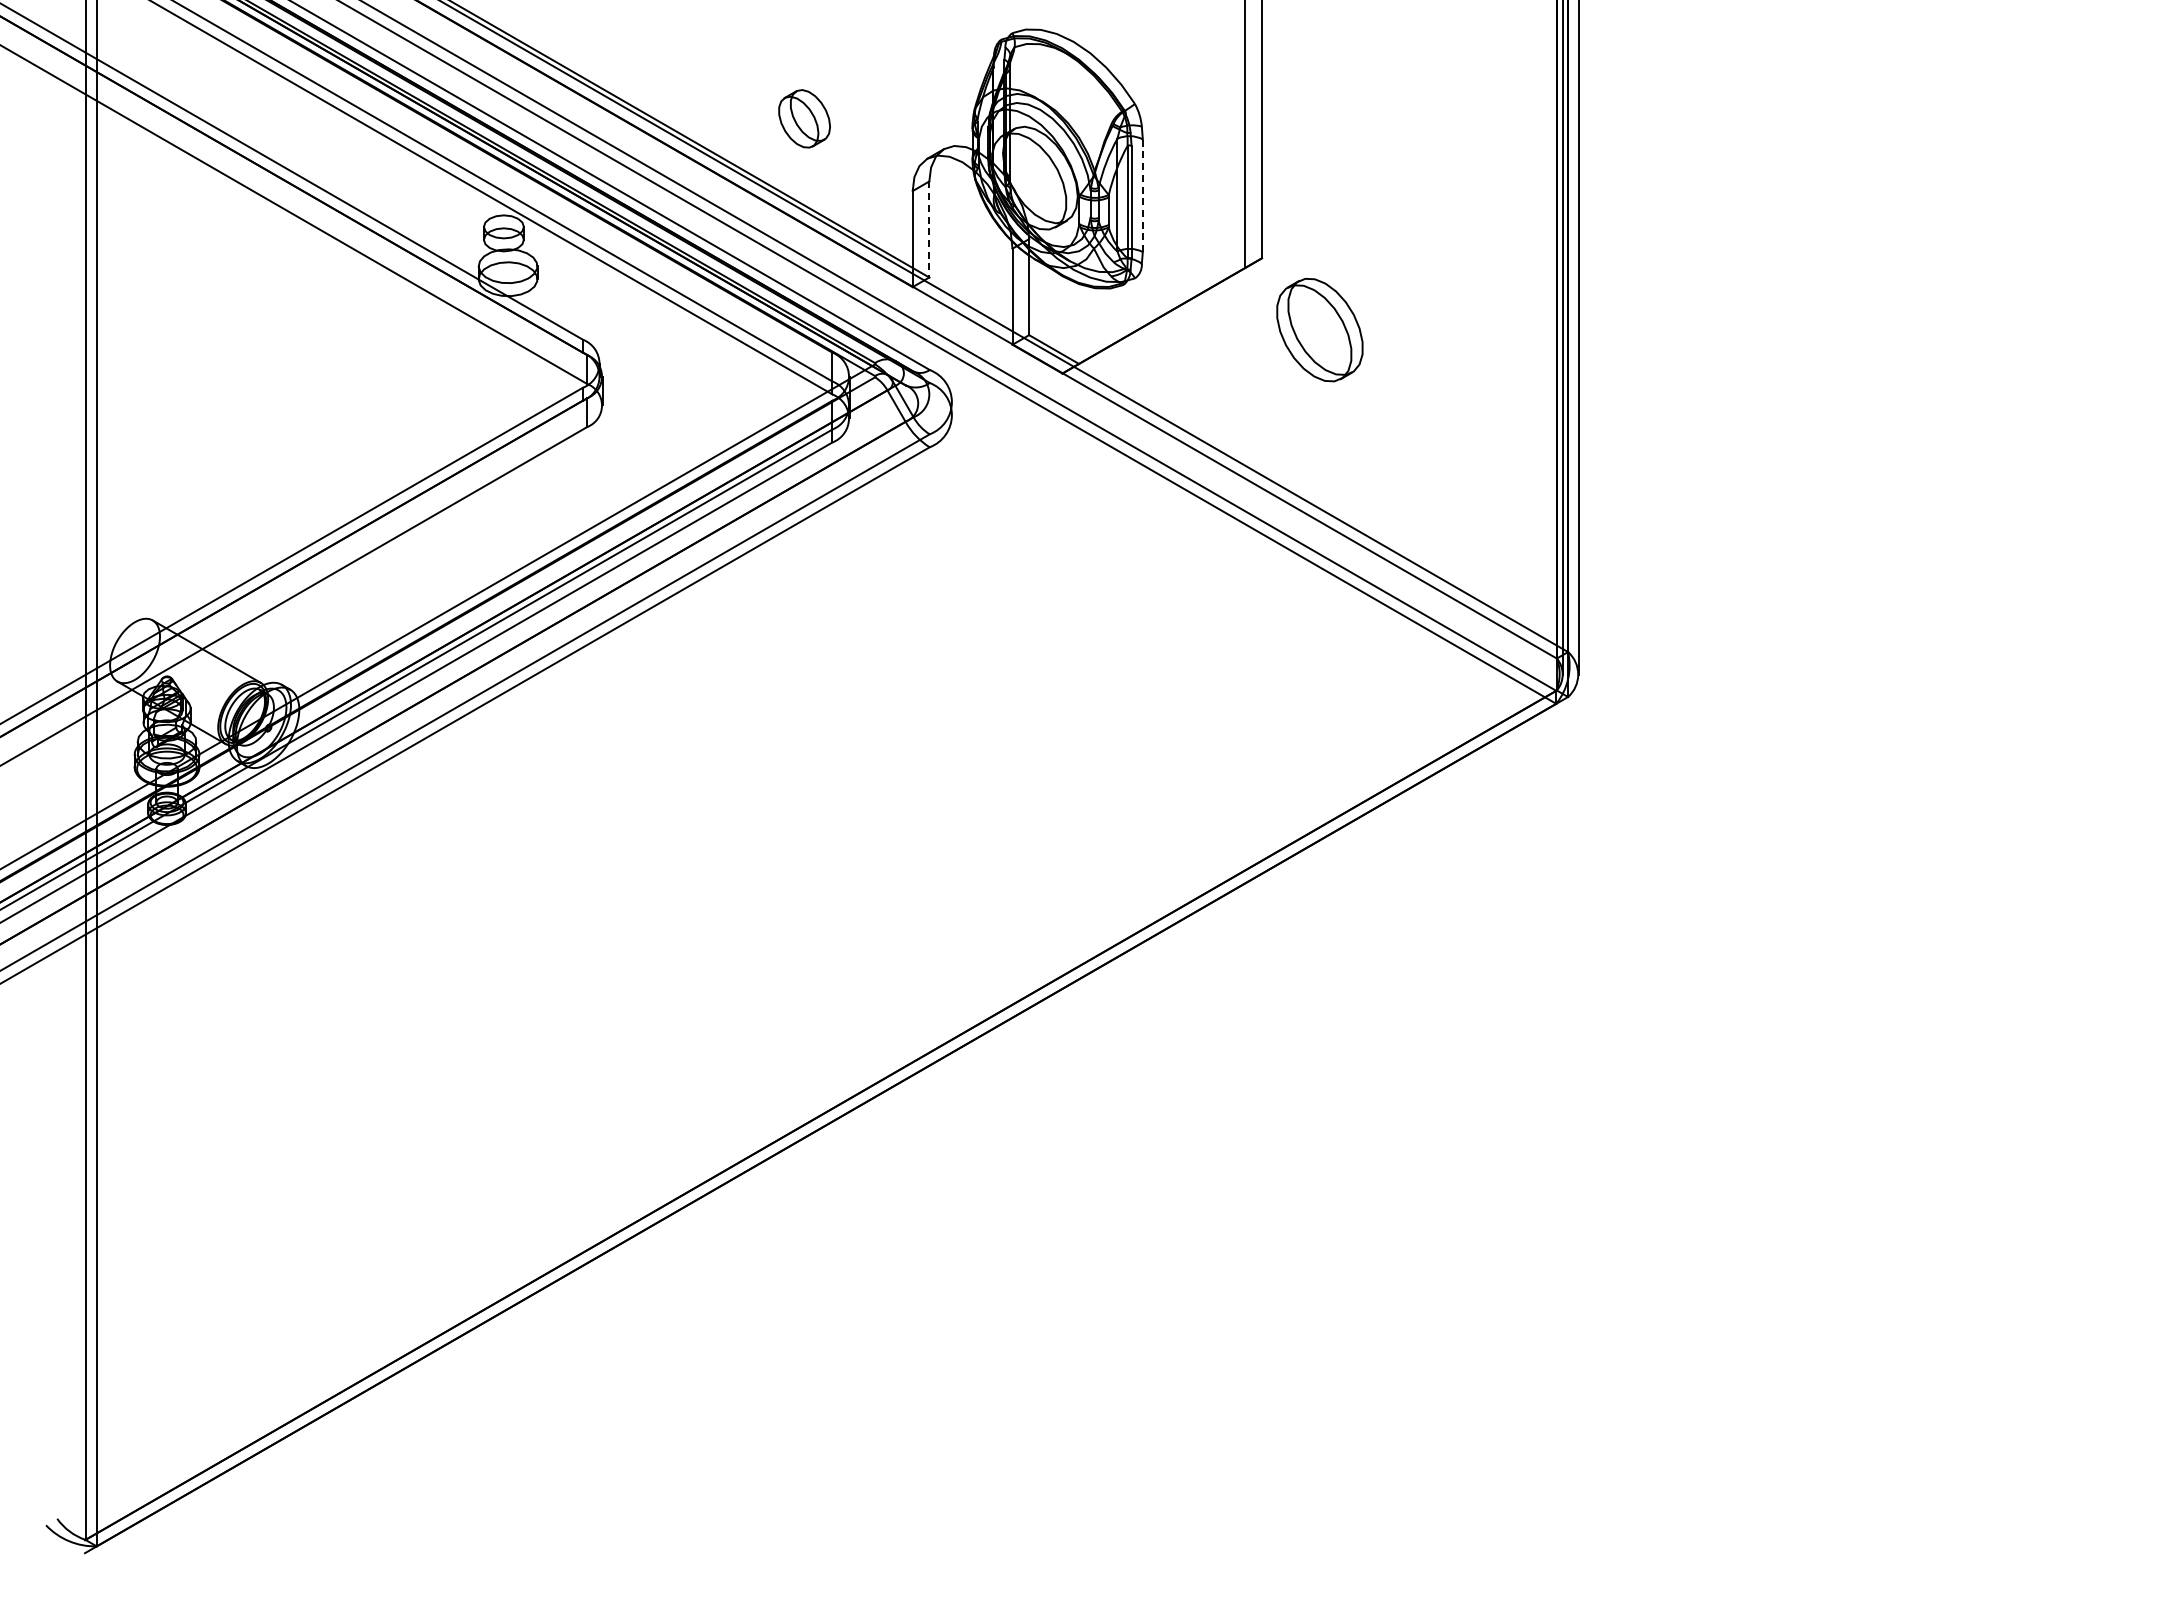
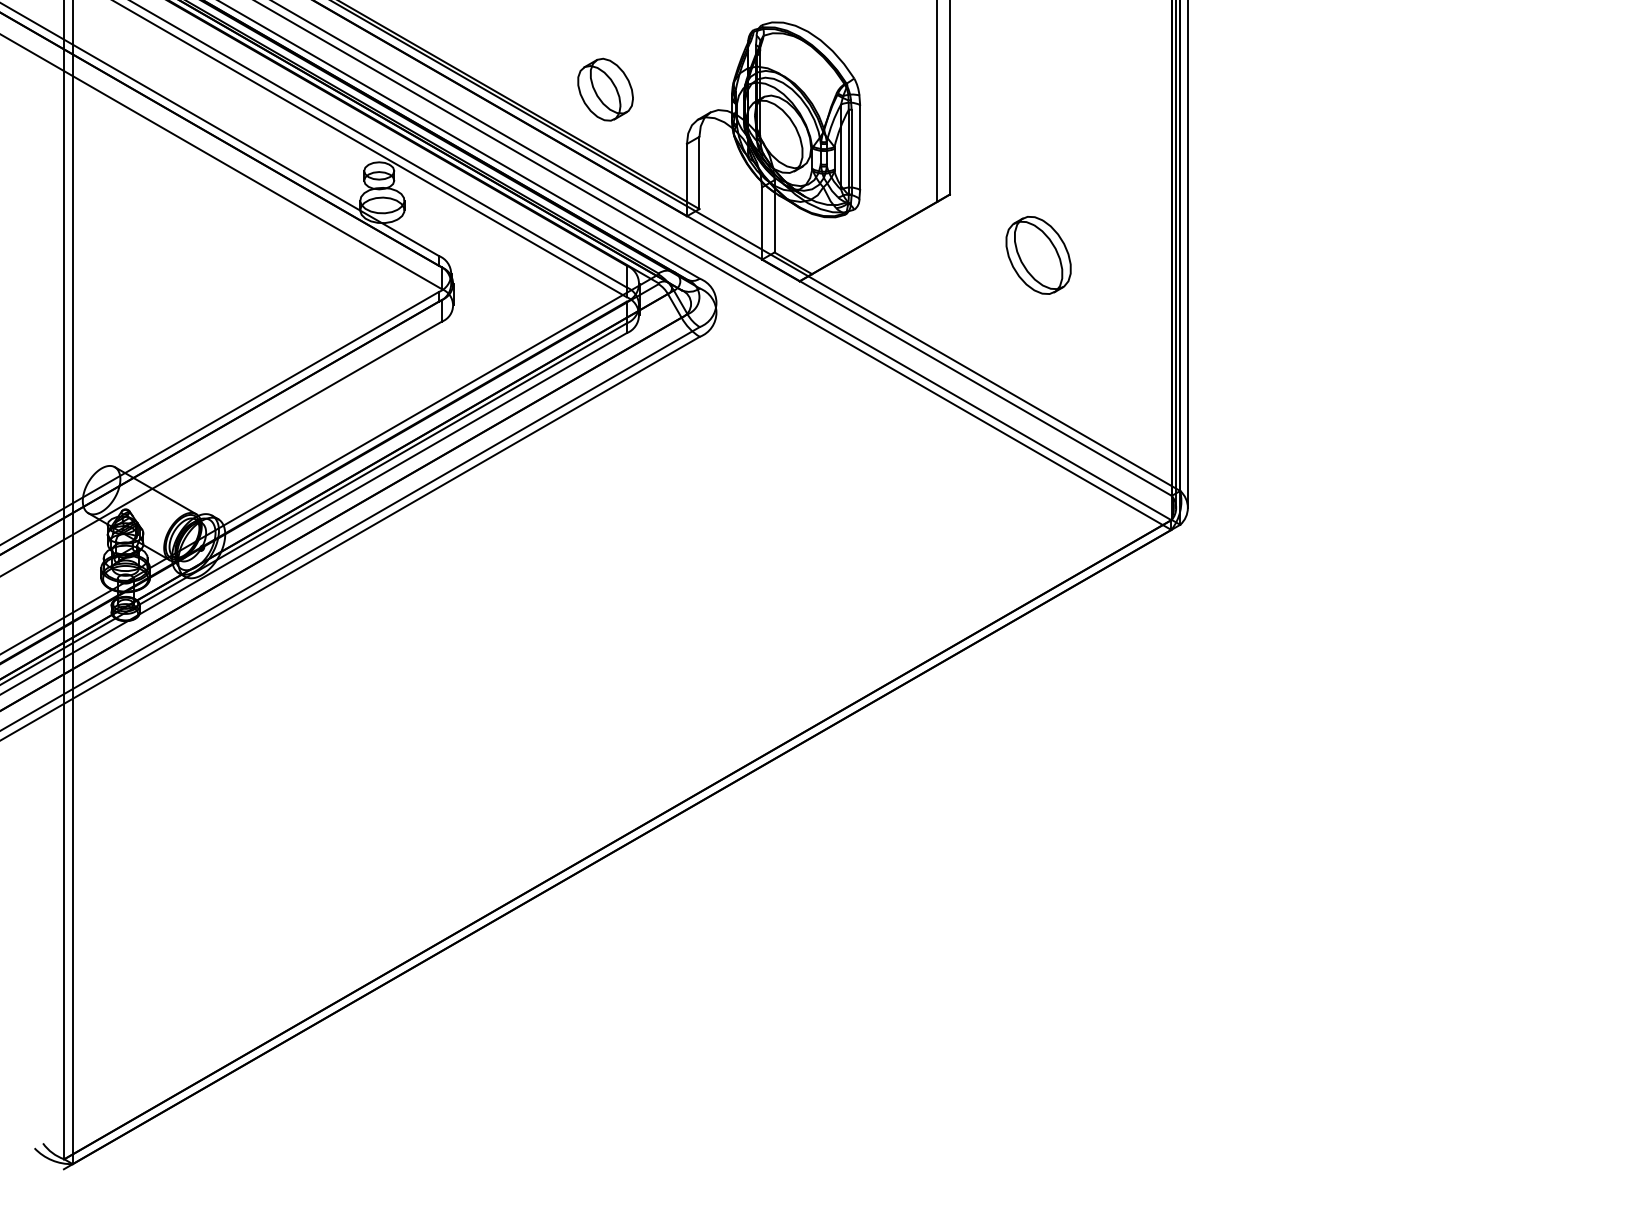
part: (804, 118) -> (605, 89), size x1.43
line: (1142, 195) -> (859, 147), dashed -> solid
line: (929, 230) -> (699, 173), dashed -> solid
part: (1319, 329) -> (1038, 254), moved

